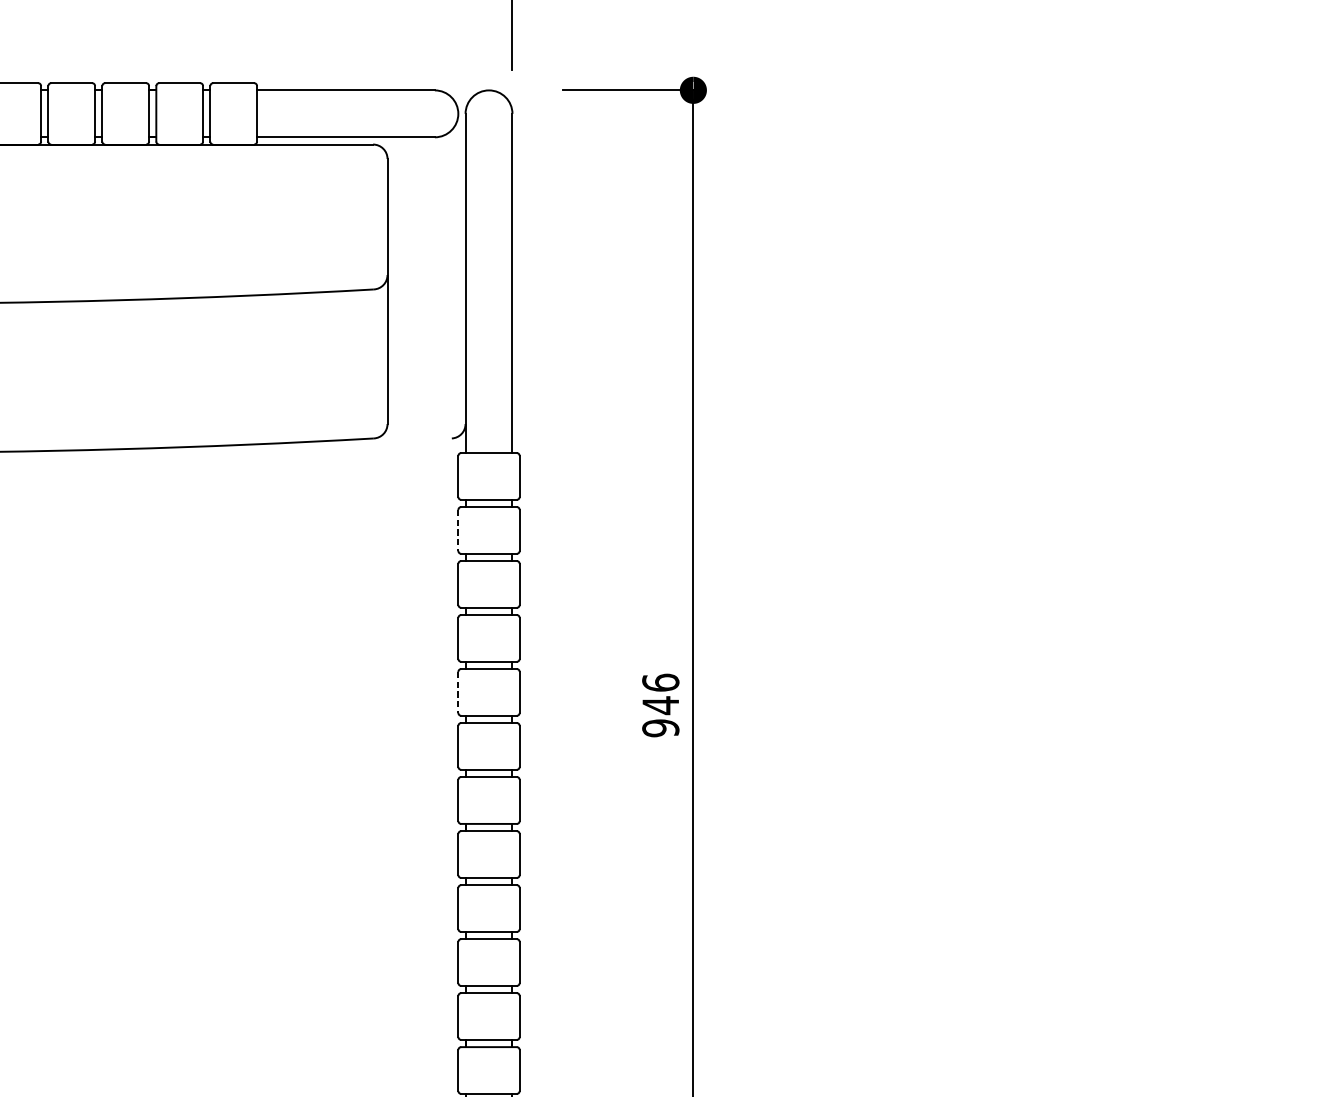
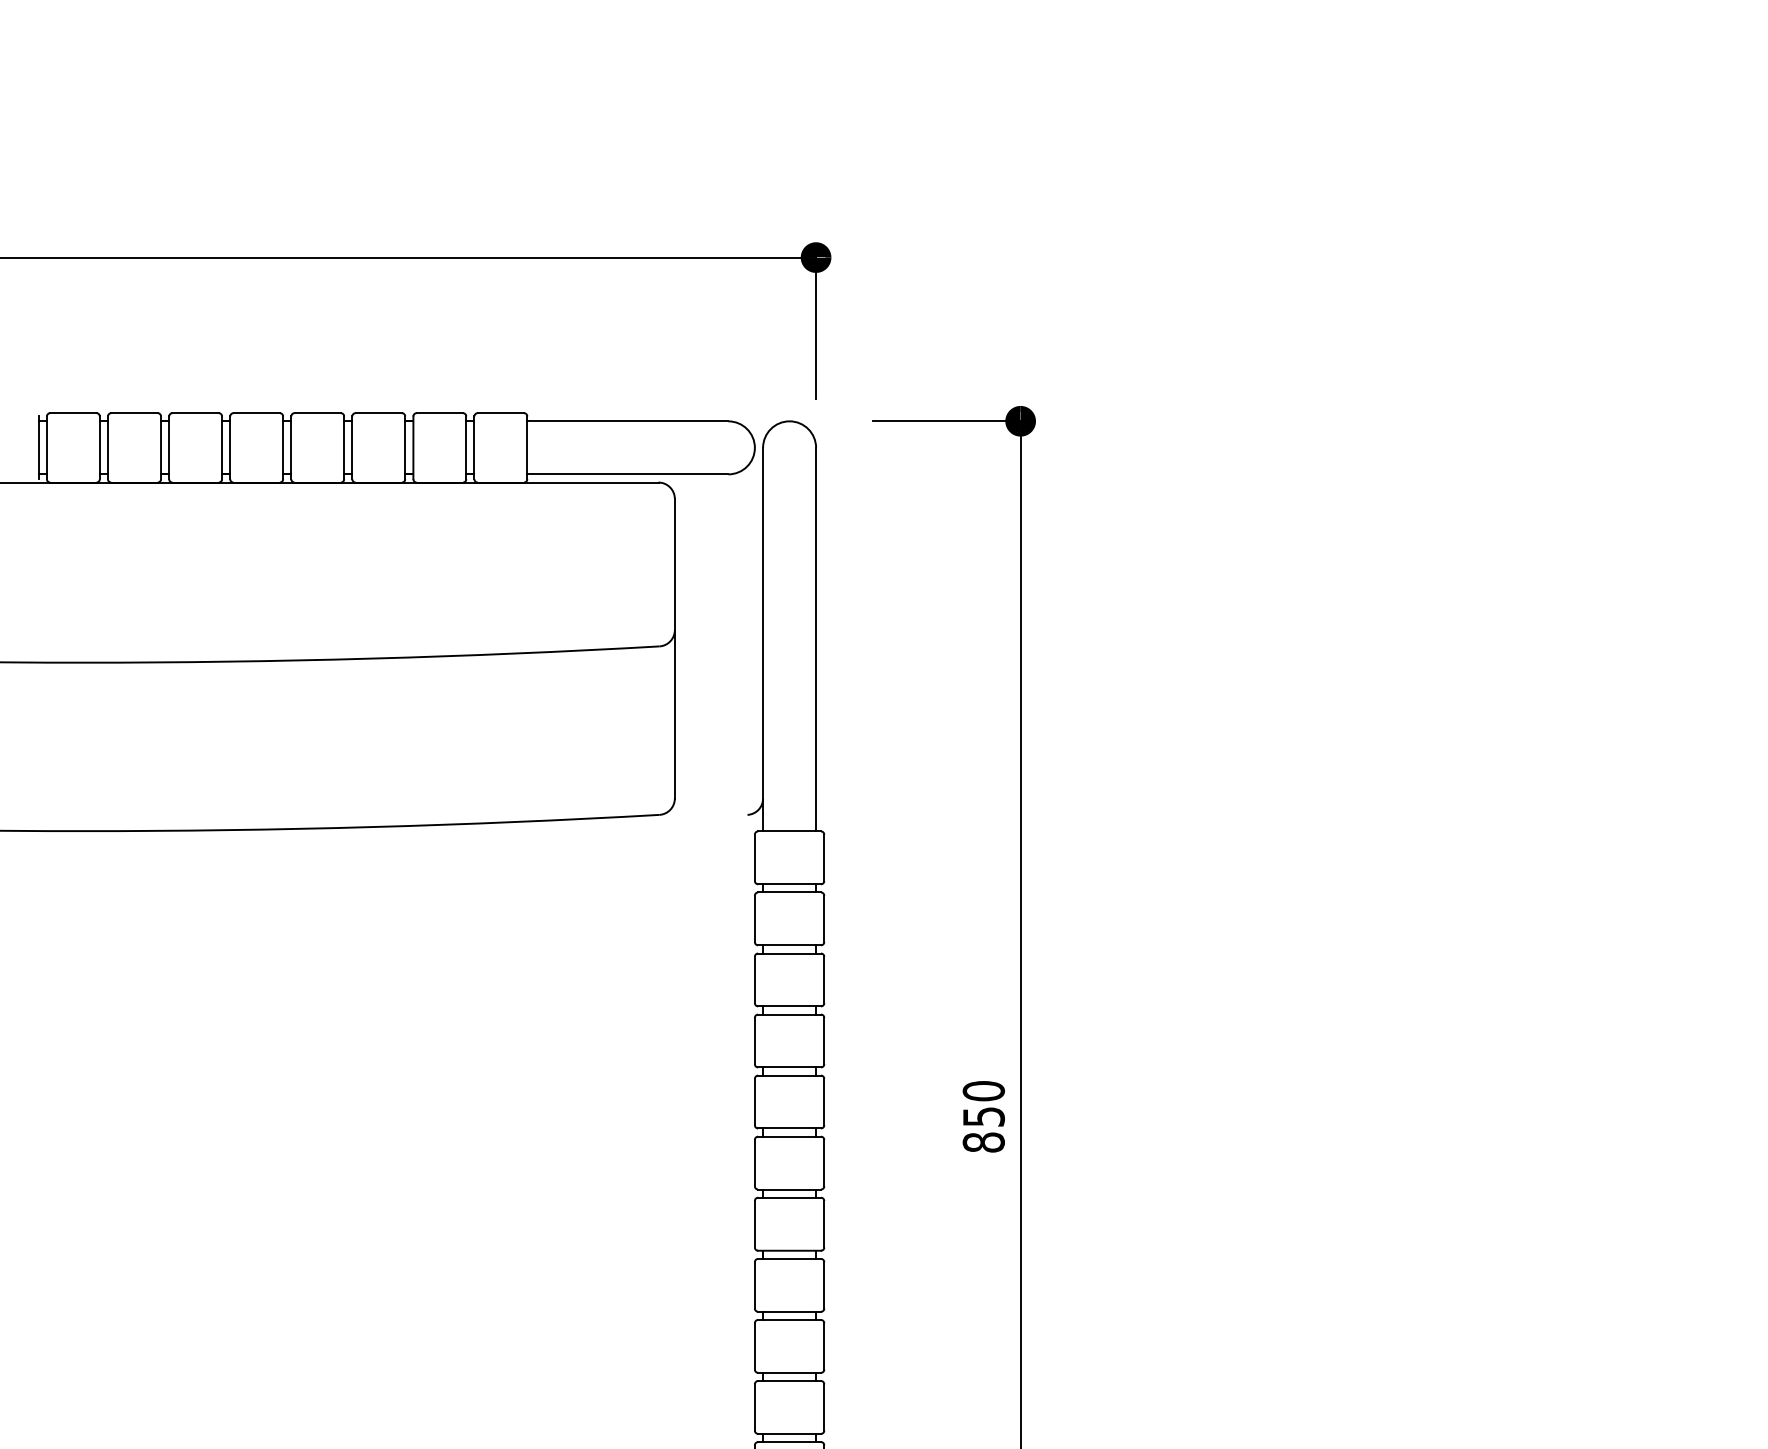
line: (457, 530) -> (754, 919), dashed -> solid
line: (457, 692) -> (754, 1102), dashed -> solid
text: (660, 705) -> (983, 1116), 946 -> 850

